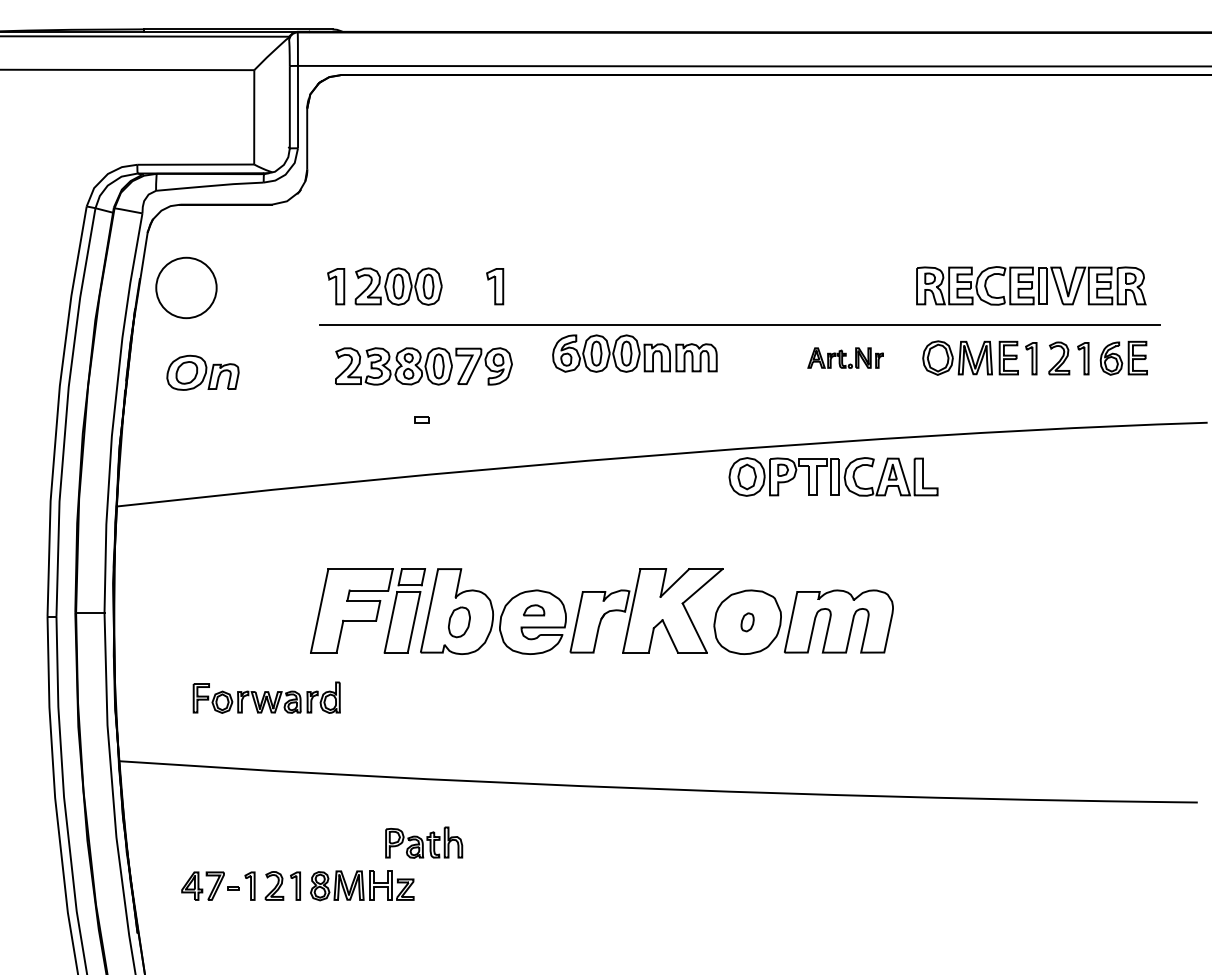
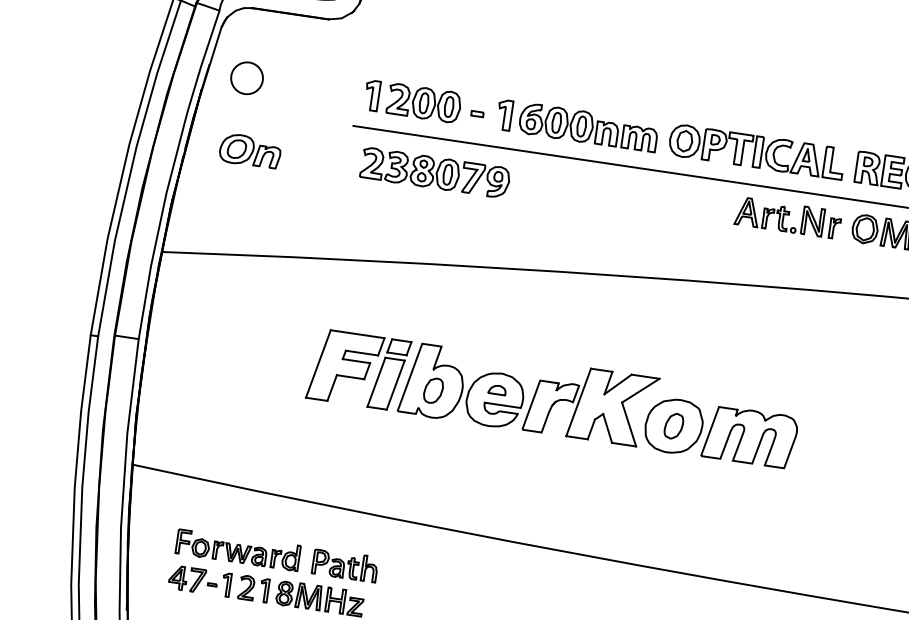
circle: (186, 287) -> (247, 77), size x0.62
part: (634, 353) -> (588, 127), moved
part: (845, 357) -> (788, 217), size x1.67
part: (421, 419) -> (477, 113), moved
part: (833, 476) -> (756, 151), moved
part: (747, 622) -> (673, 426), size x1.67
part: (266, 697) -> (238, 549), moved
part: (424, 842) -> (345, 565), moved

